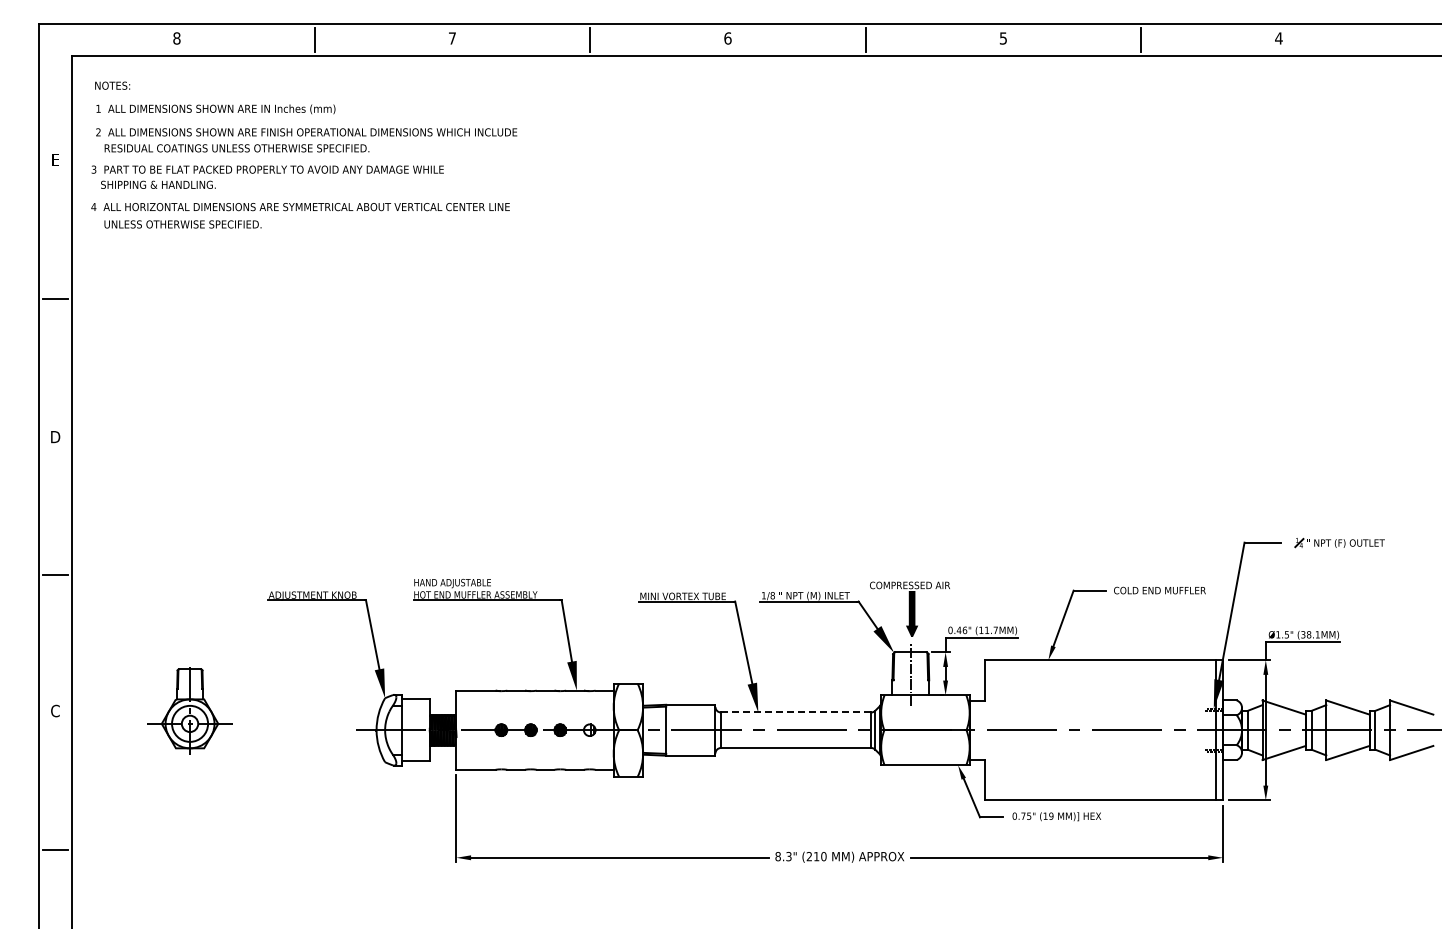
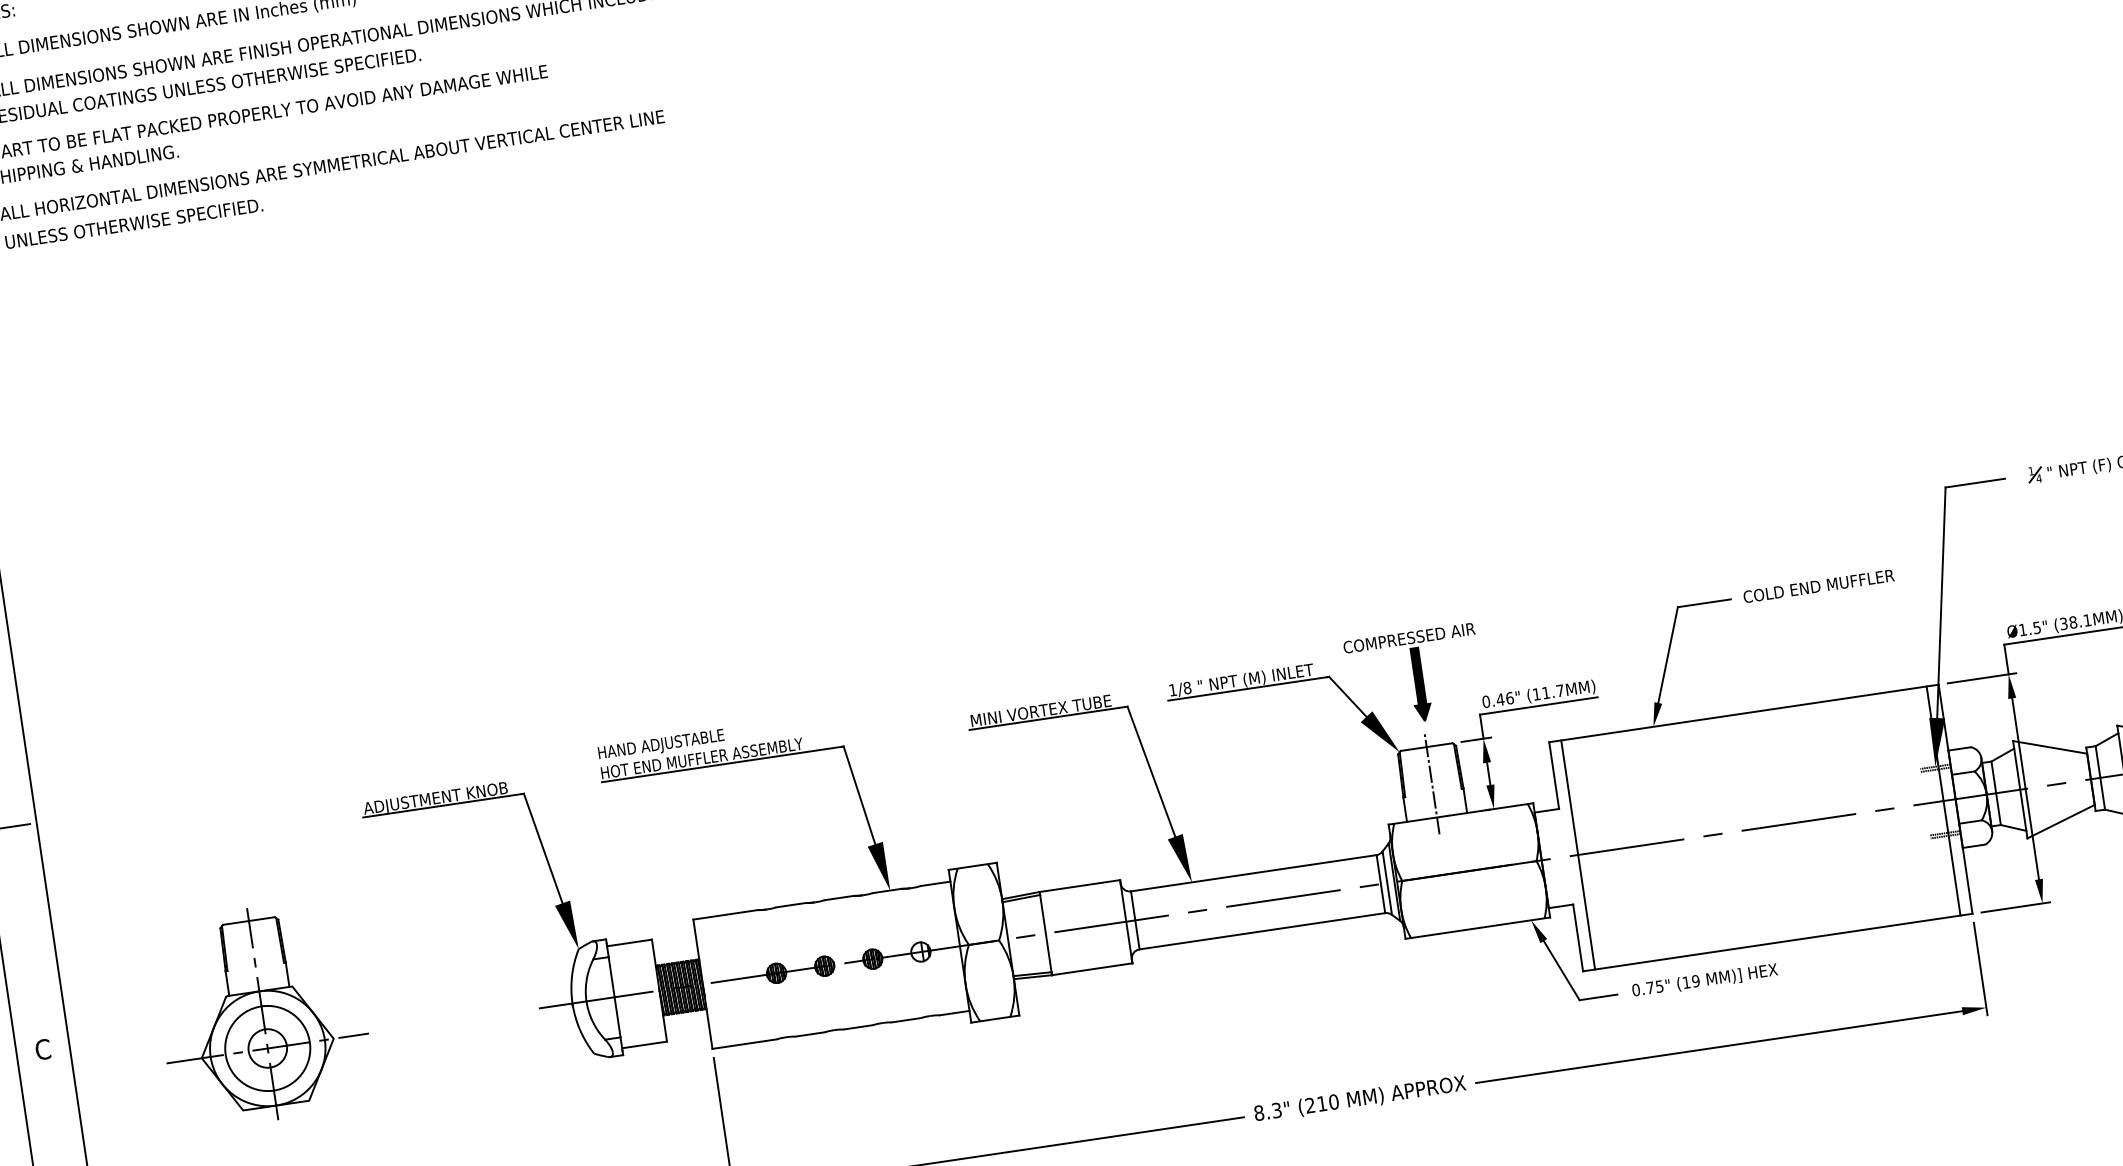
part: (189, 708) -> (261, 1013), size x1.43
line: (796, 712) -> (1254, 873), dashed -> solid
line: (992, 730) -> (1579, 855), added

